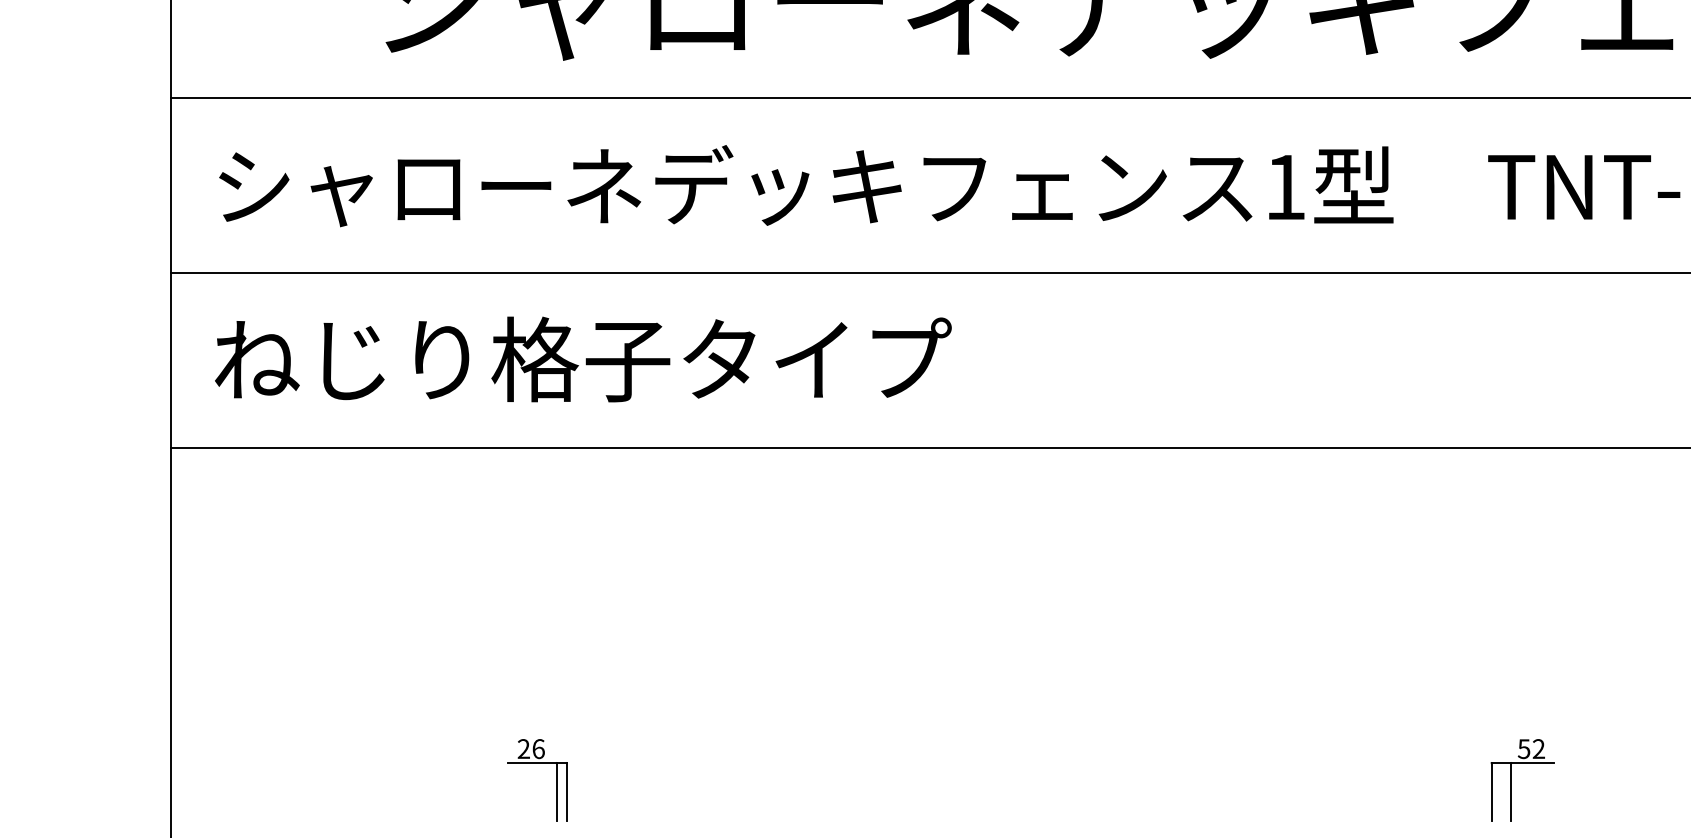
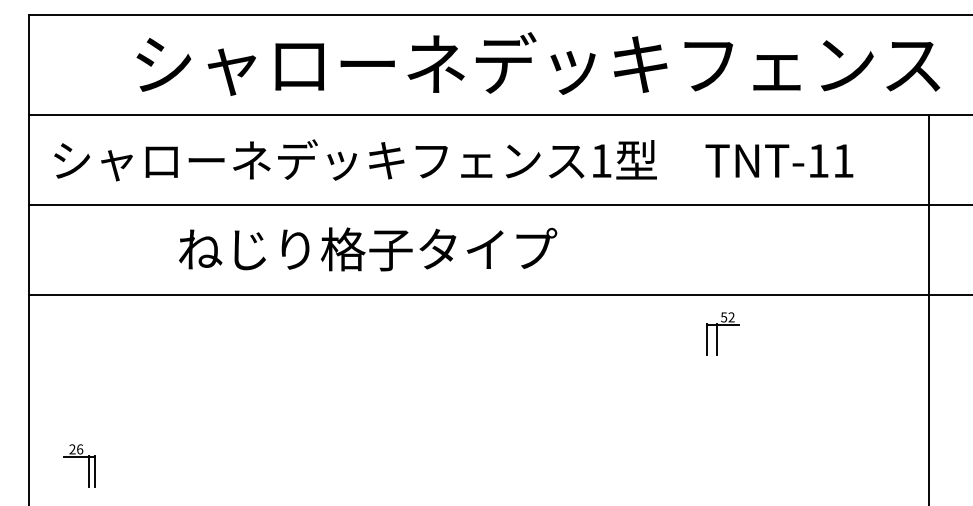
text: (584, 359) -> (368, 249), moved
part: (537, 764) -> (79, 457), moved
part: (1521, 780) -> (722, 333), moved

